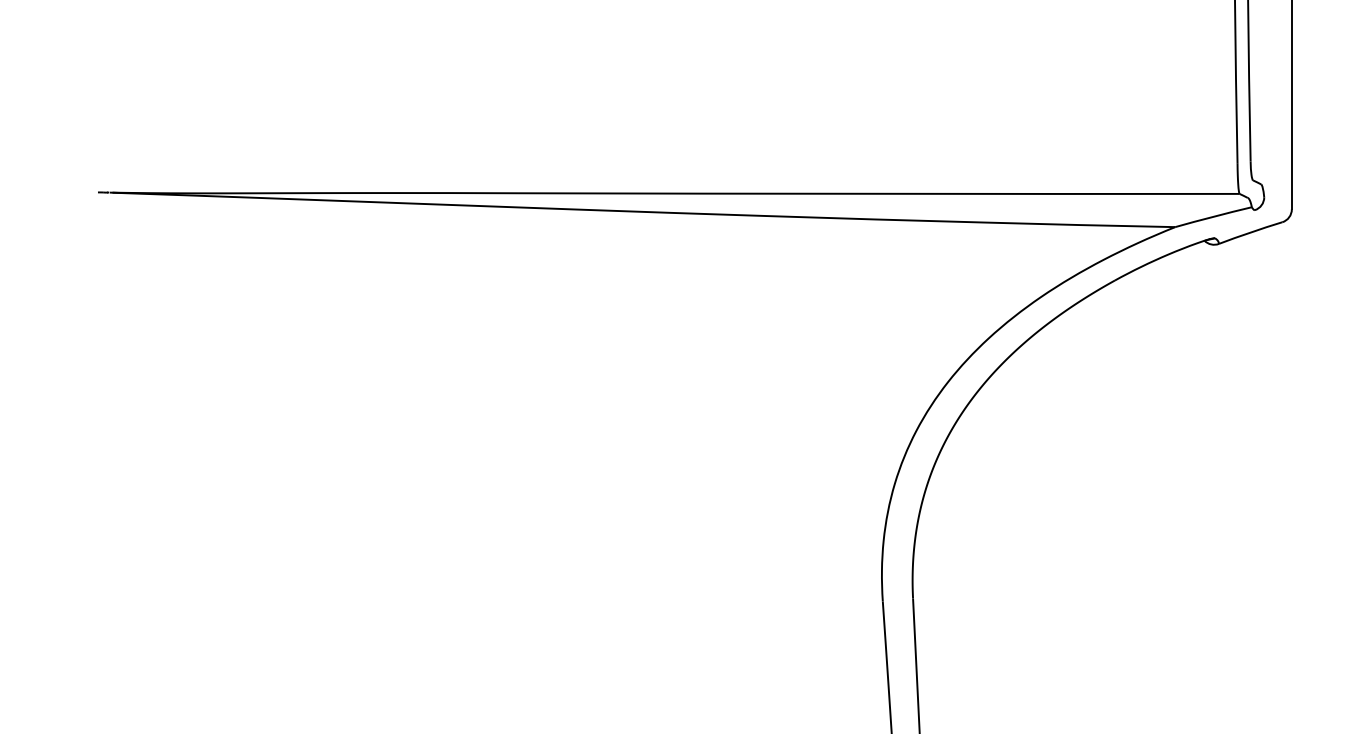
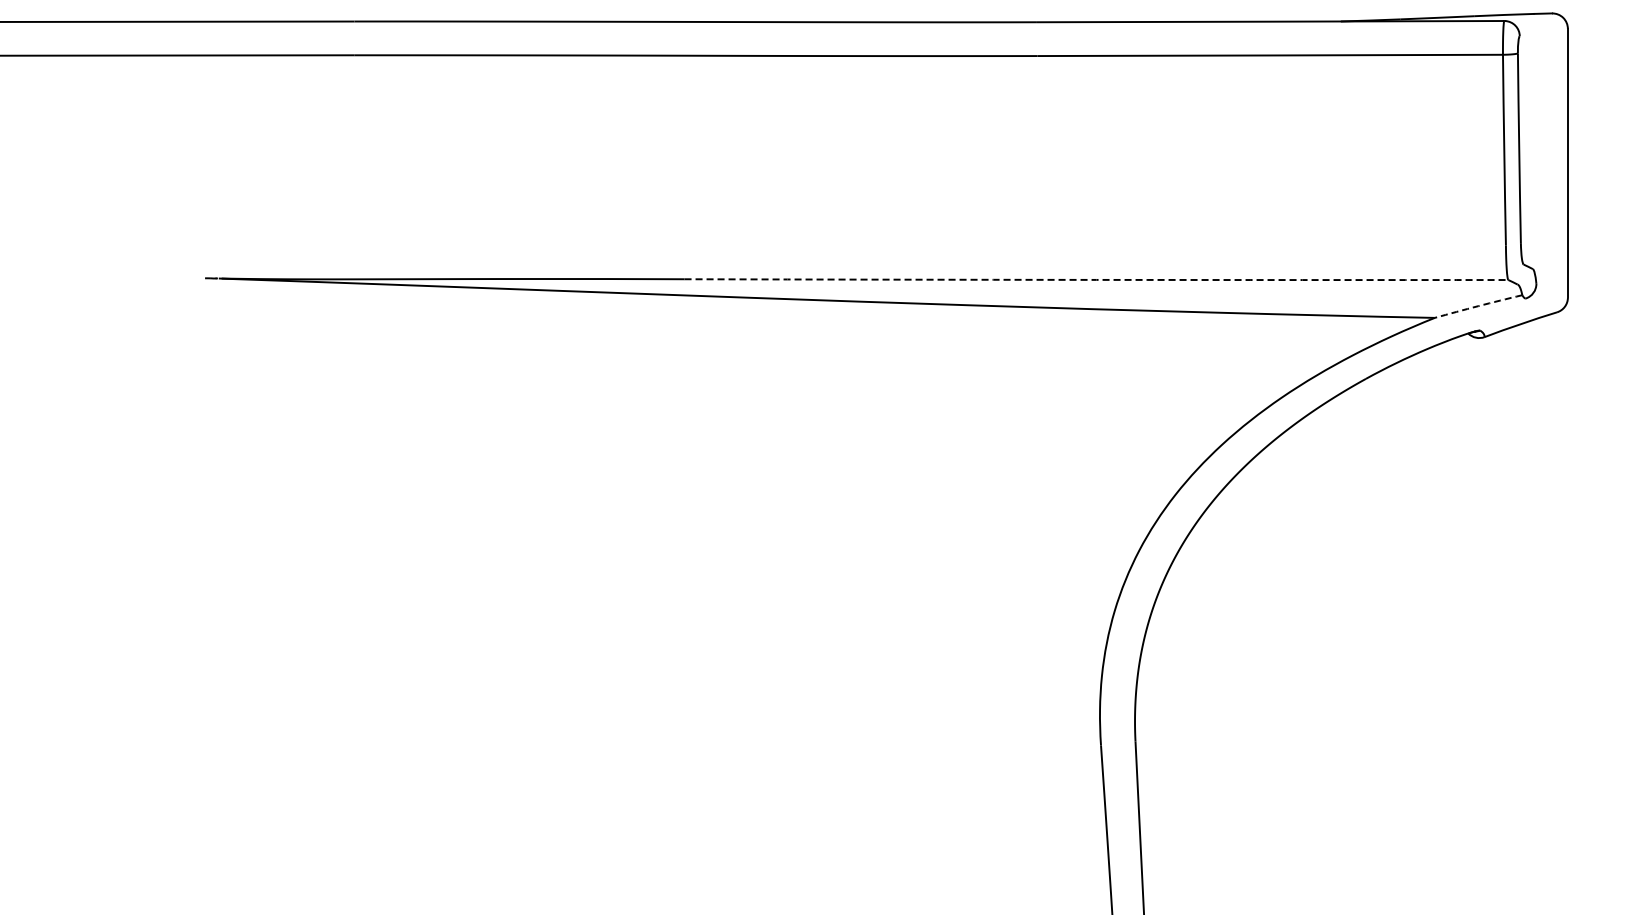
arc: (878, 193) -> (1096, 279), solid -> dashed
arc: (1213, 217) -> (1478, 306), solid -> dashed

